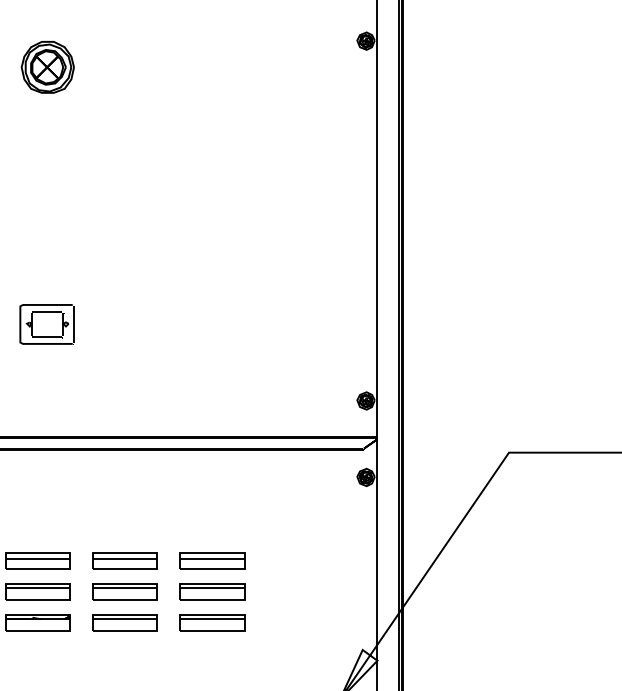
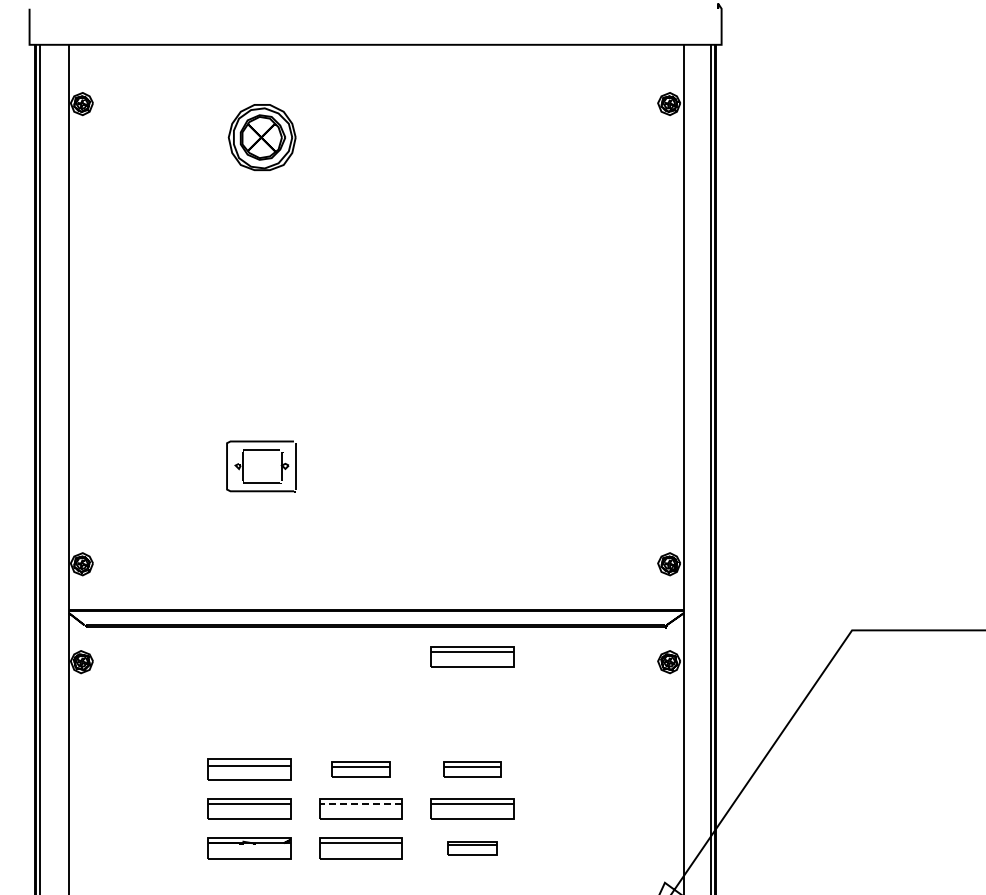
part: (212, 473) -> (472, 656), added
part: (124, 561) -> (360, 769), size x0.7
part: (212, 561) -> (472, 769), size x0.7
line: (124, 588) -> (360, 803), solid -> dashed
part: (212, 623) -> (472, 848), size x0.6

